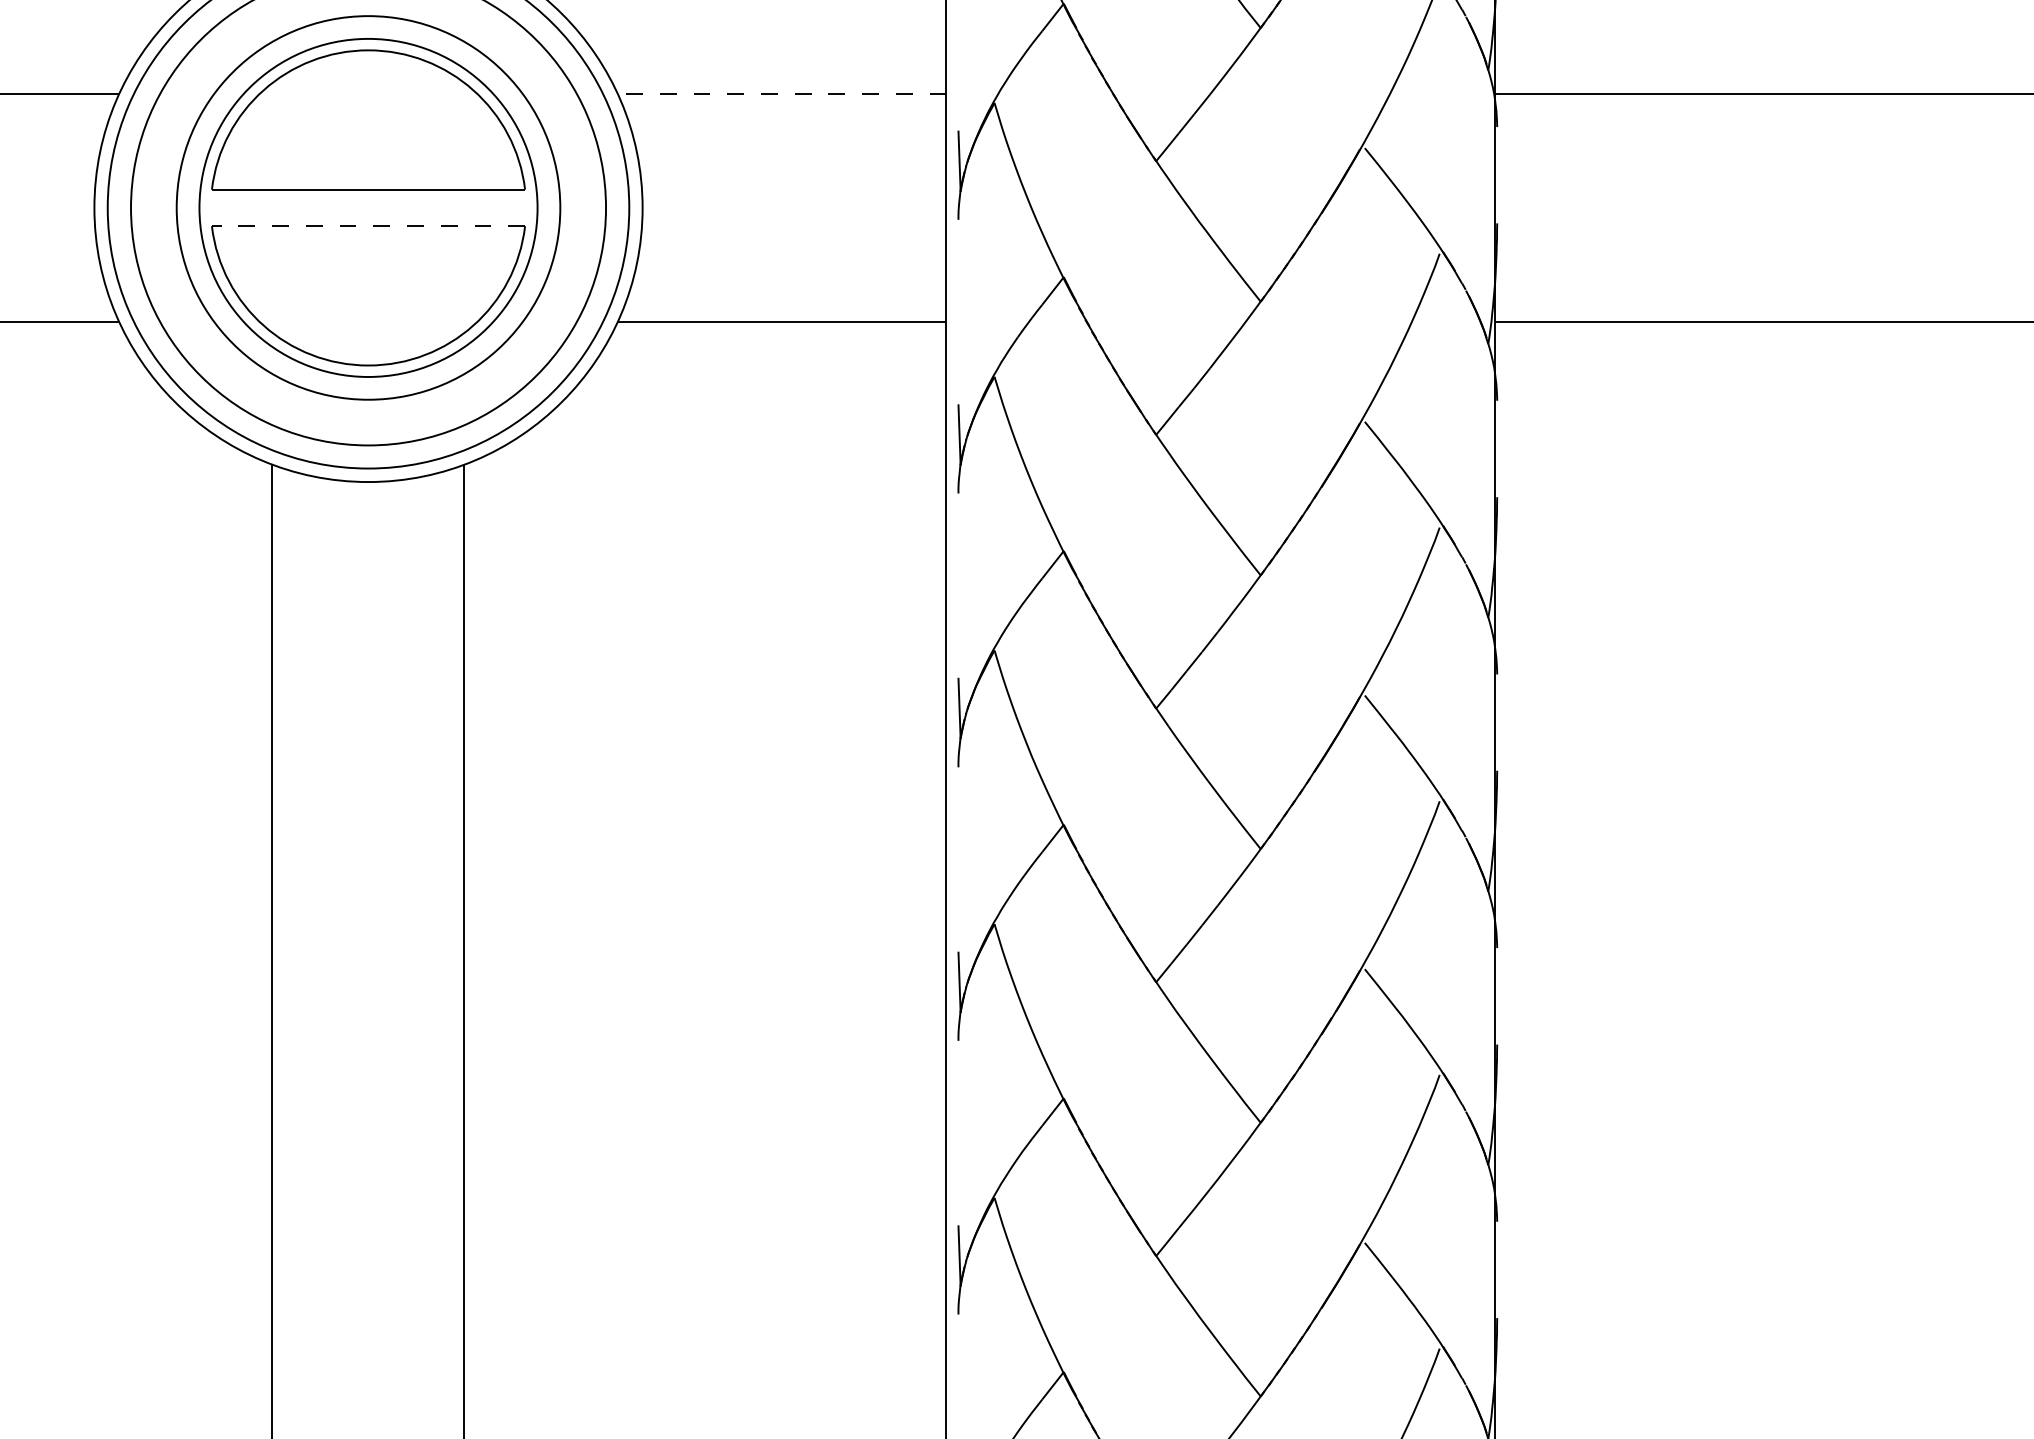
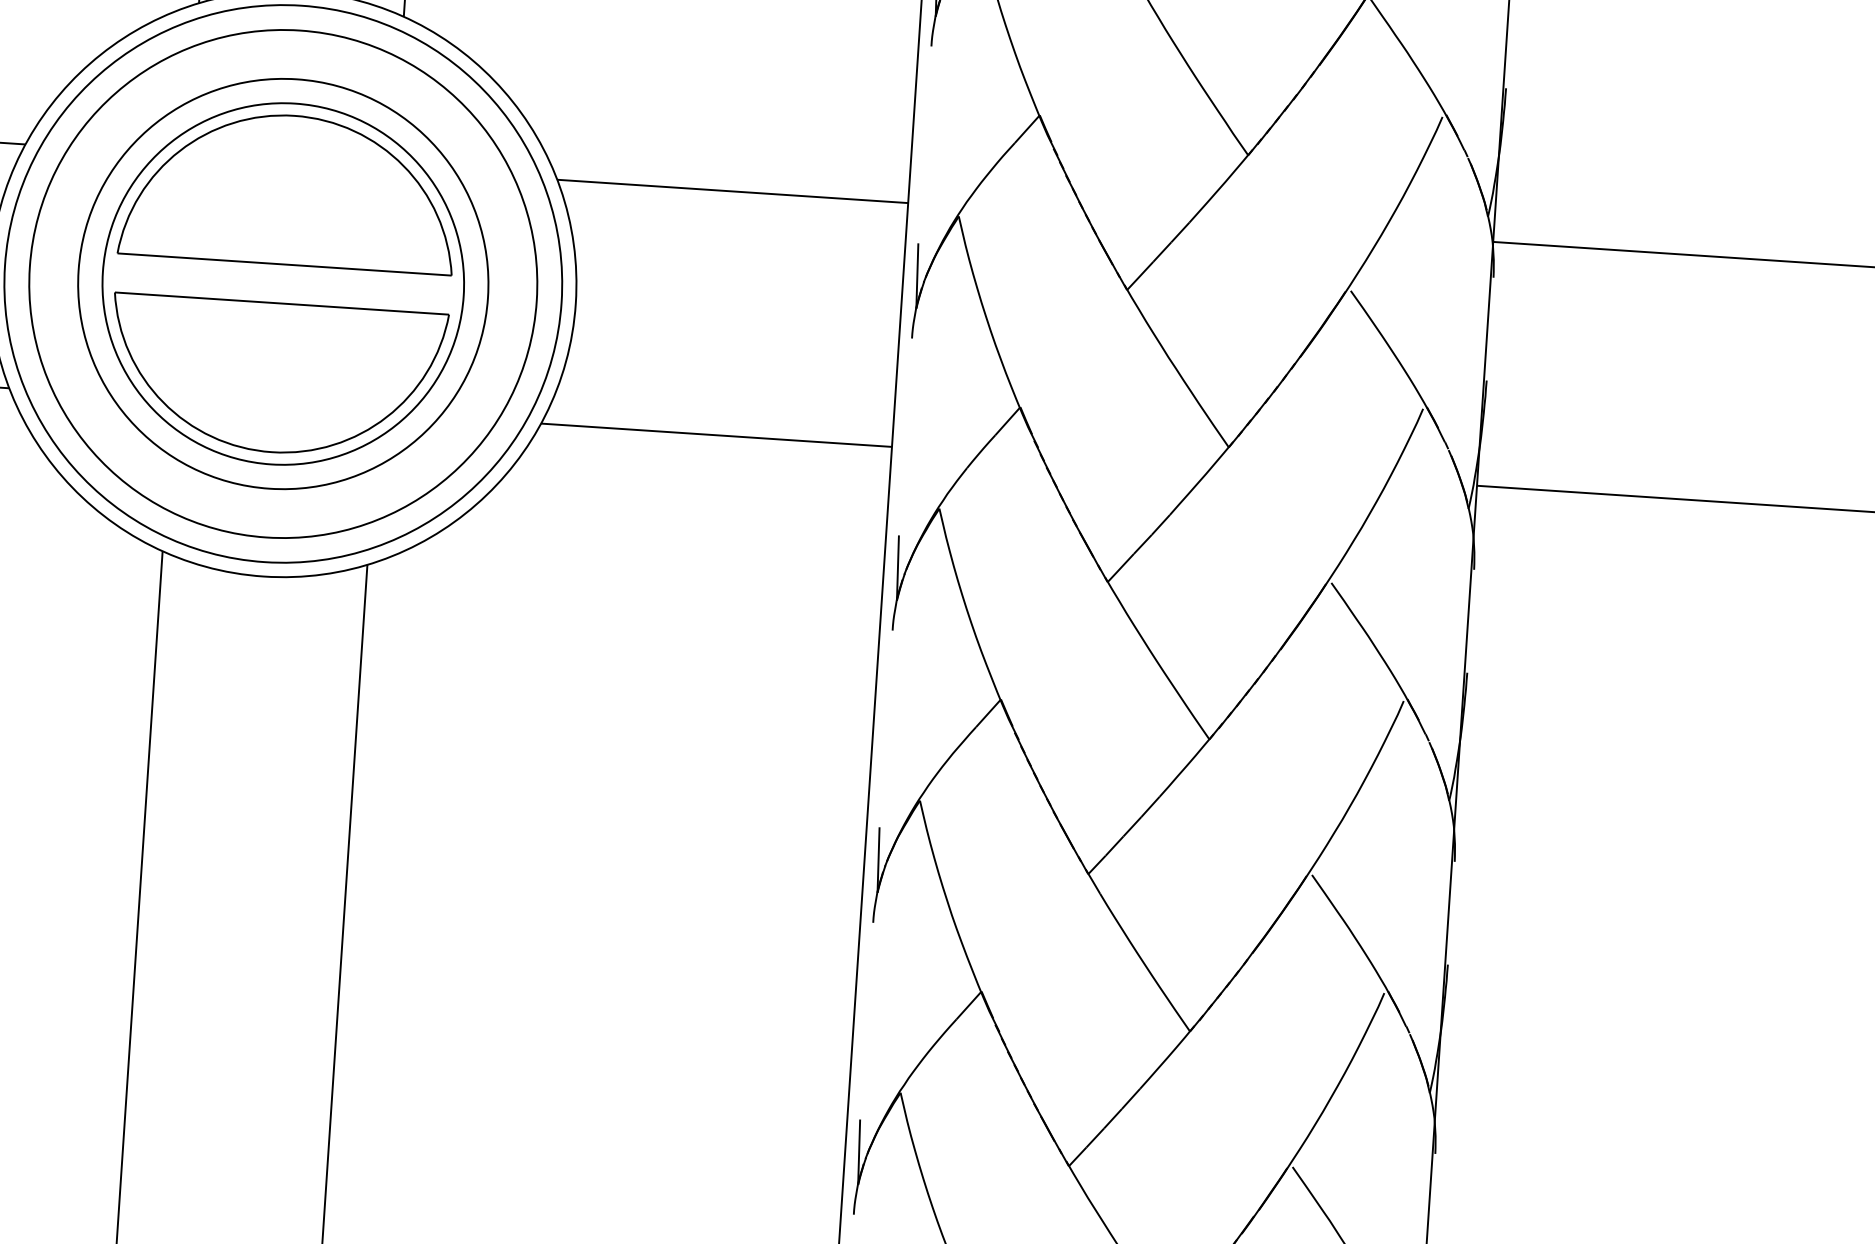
line: (781, 93) -> (732, 191), dashed -> solid
line: (368, 226) -> (281, 303), dashed -> solid

